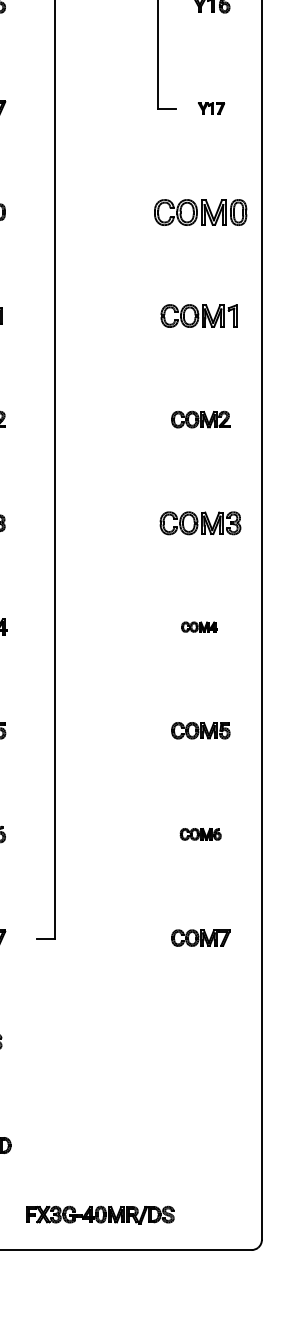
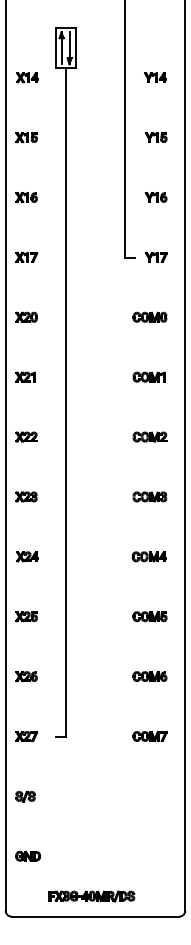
part: (210, 108) -> (155, 257), size x1.43
part: (199, 210) -> (149, 316), size x0.62
part: (198, 314) -> (148, 376), size x0.71
part: (199, 522) -> (149, 496), size x0.71
part: (198, 626) -> (148, 556), size x1.67
part: (199, 834) -> (149, 676), size x1.43

